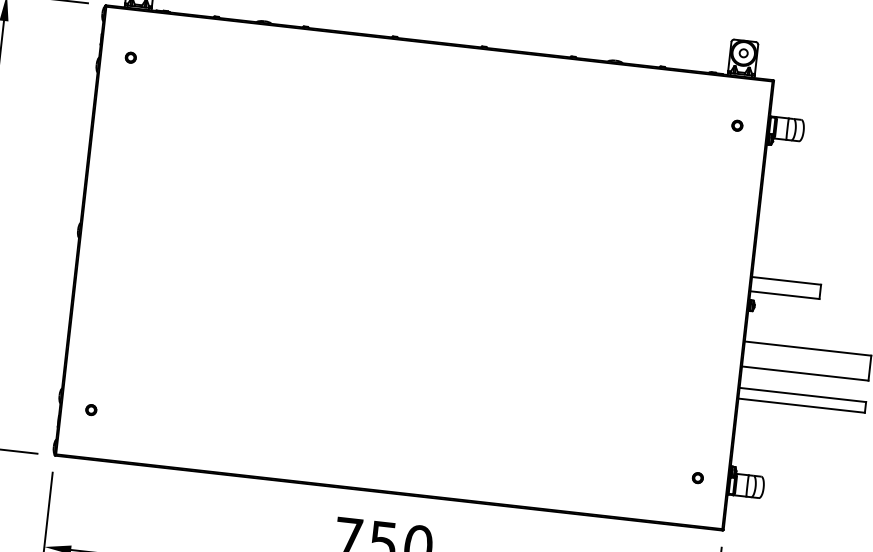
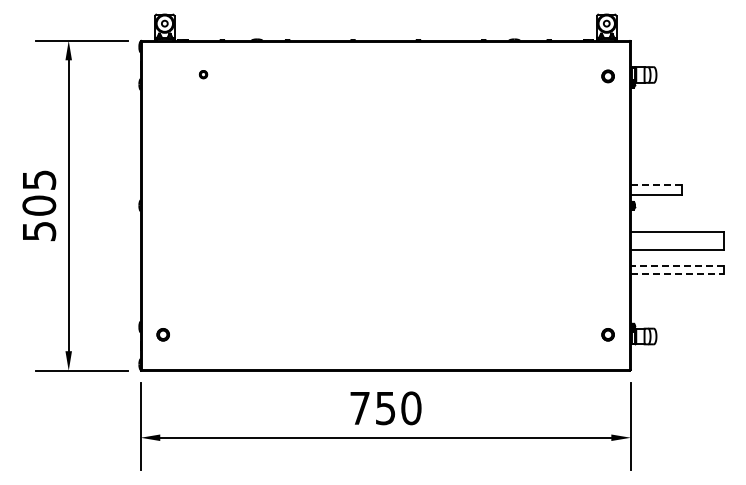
part: (130, 57) -> (203, 74), moved
part: (736, 125) -> (607, 76), size x1.6
line: (785, 280) -> (655, 184), solid -> dashed
line: (801, 395) -> (676, 266), solid -> dashed
line: (801, 406) -> (677, 274), solid -> dashed
part: (91, 409) -> (163, 334), size x1.6
part: (697, 477) -> (607, 334), size x1.6

